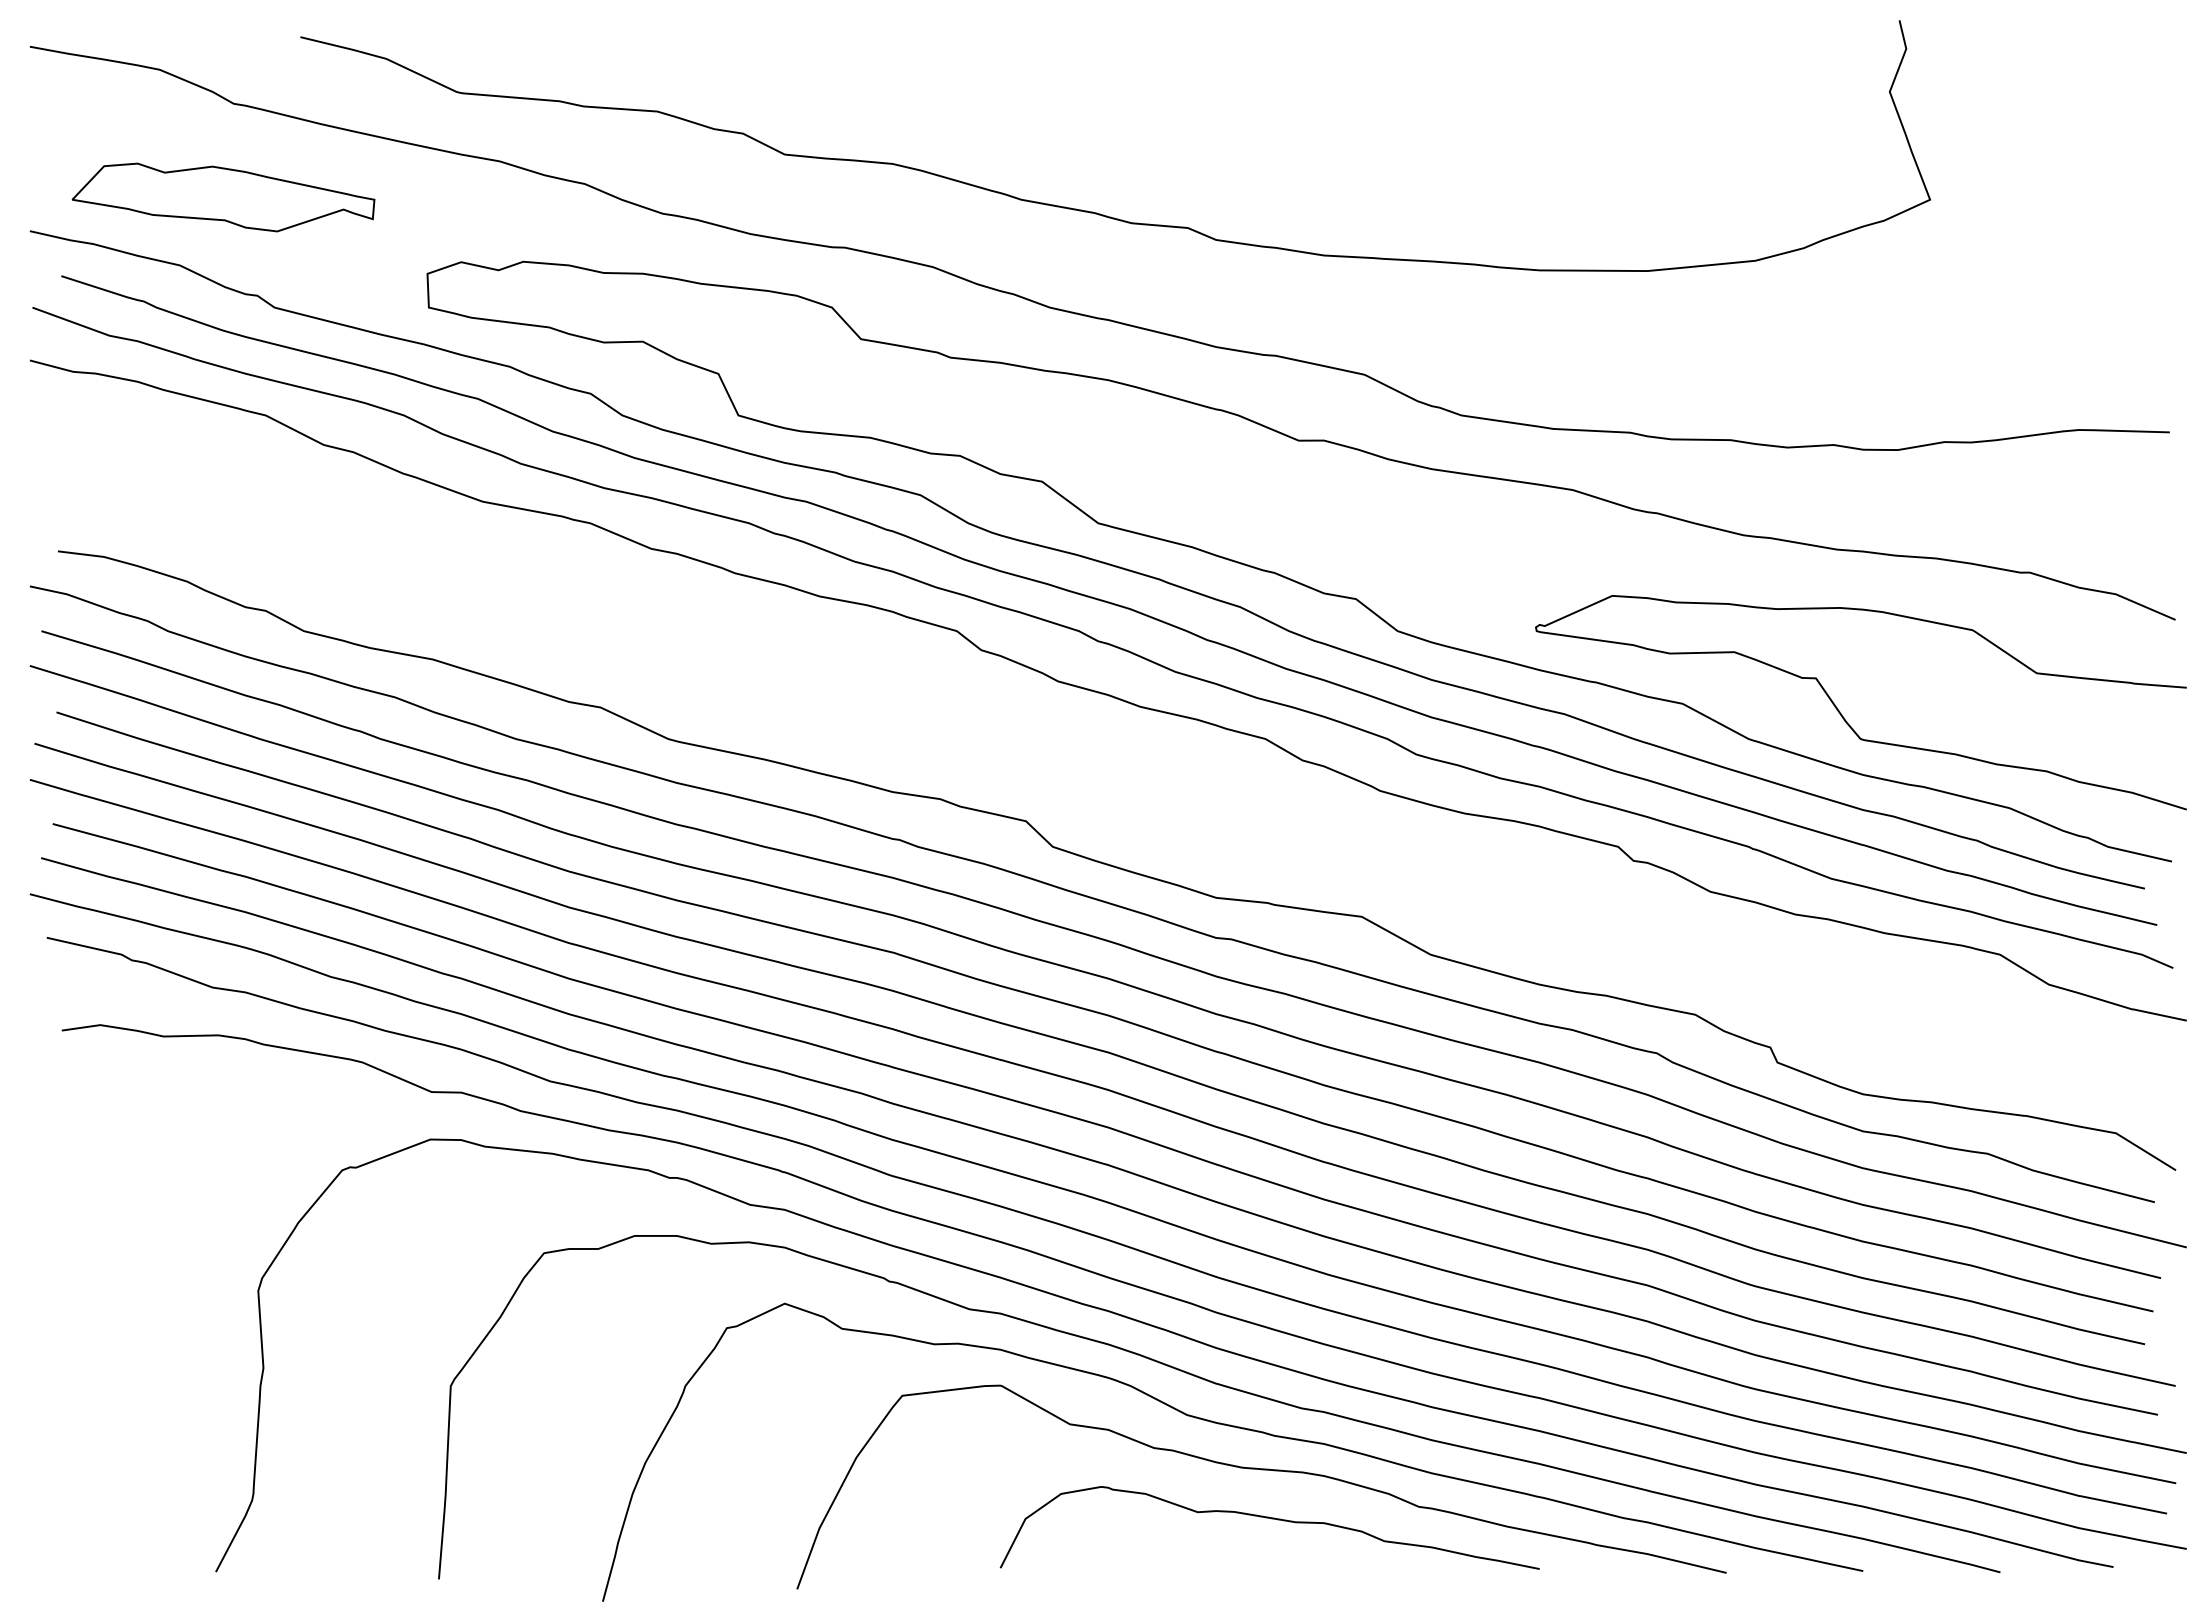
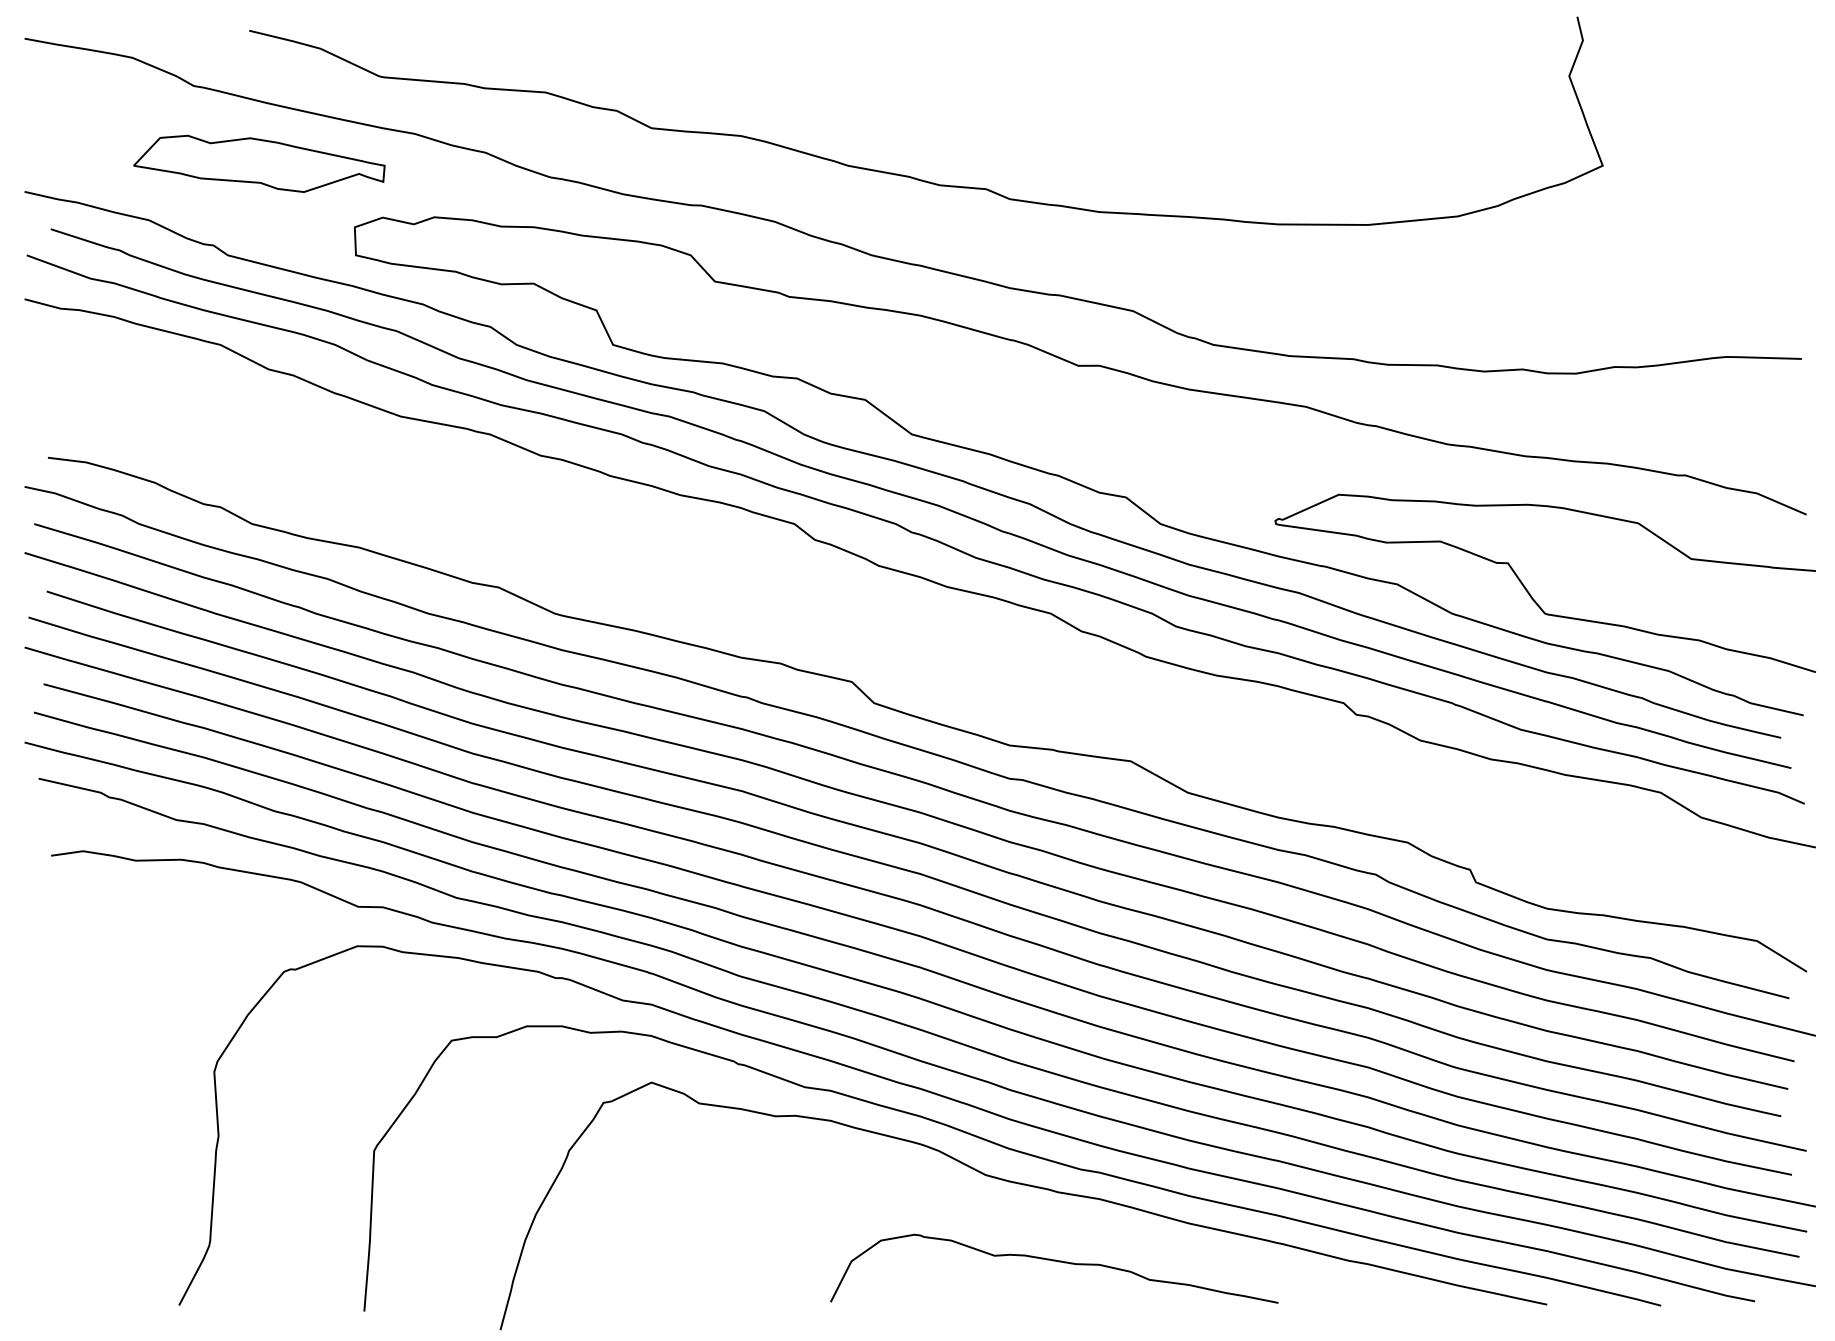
part: (223, 197) -> (259, 163), moved
curve: (1261, 1470) -> (1047, 1221), removed

